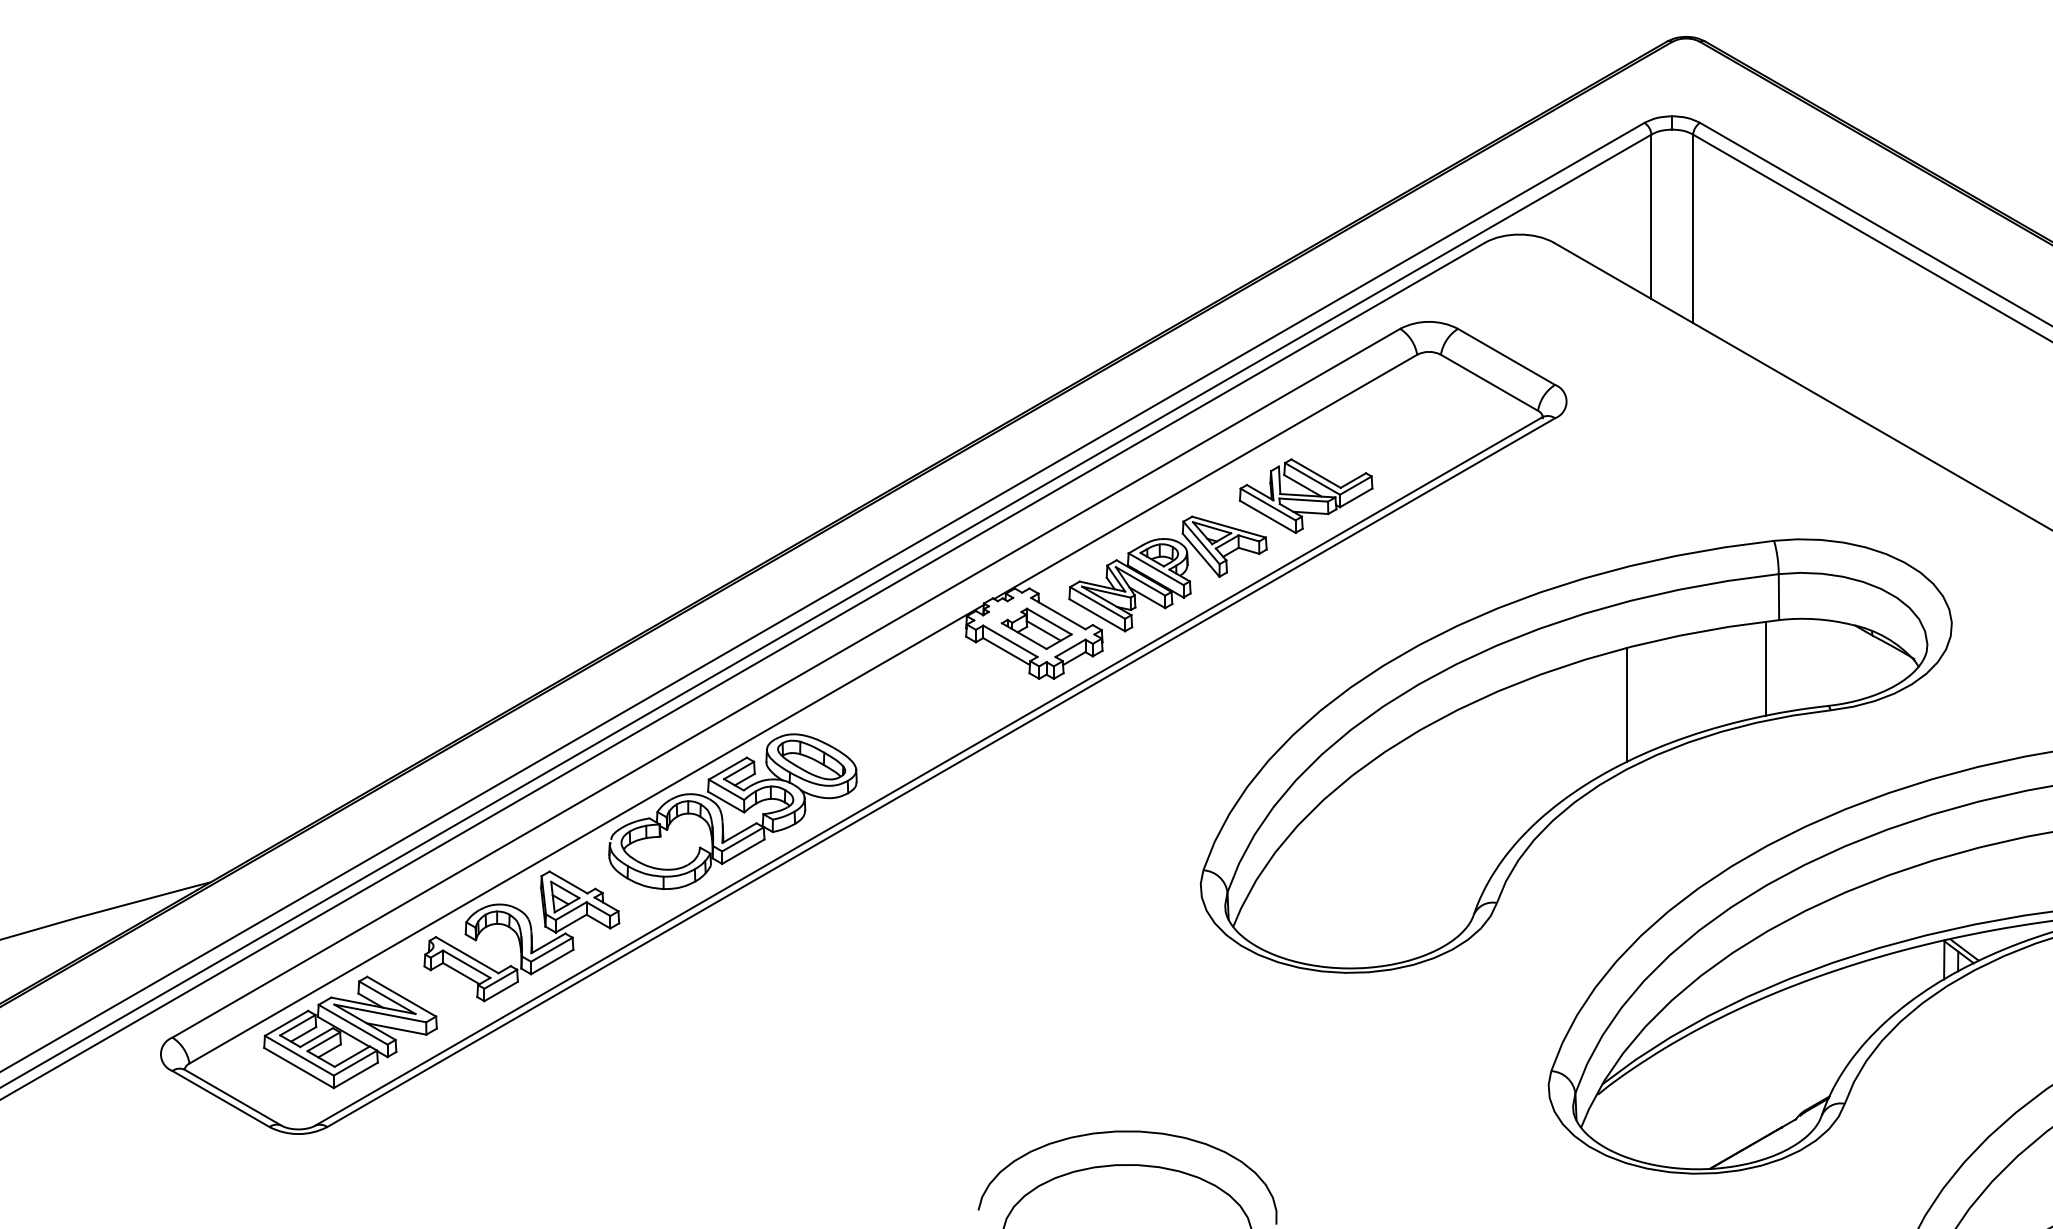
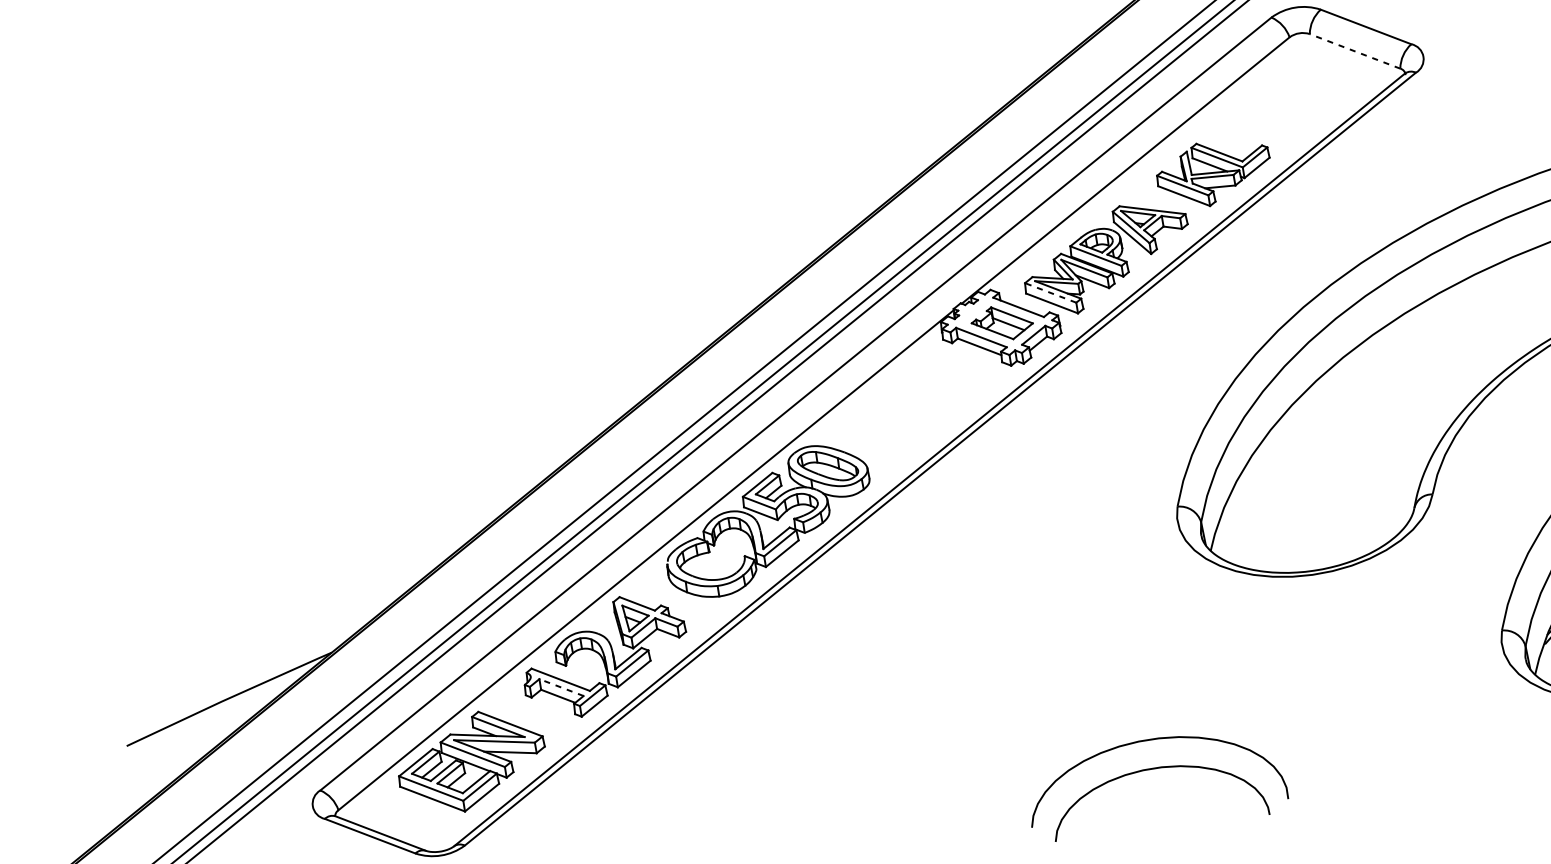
line: (1489, 382) -> (1355, 51), solid -> dashed
line: (1097, 602) -> (1050, 292), solid -> dashed
line: (1627, 704) -> (1516, 307), removed
line: (466, 964) -> (561, 687), solid -> dashed

